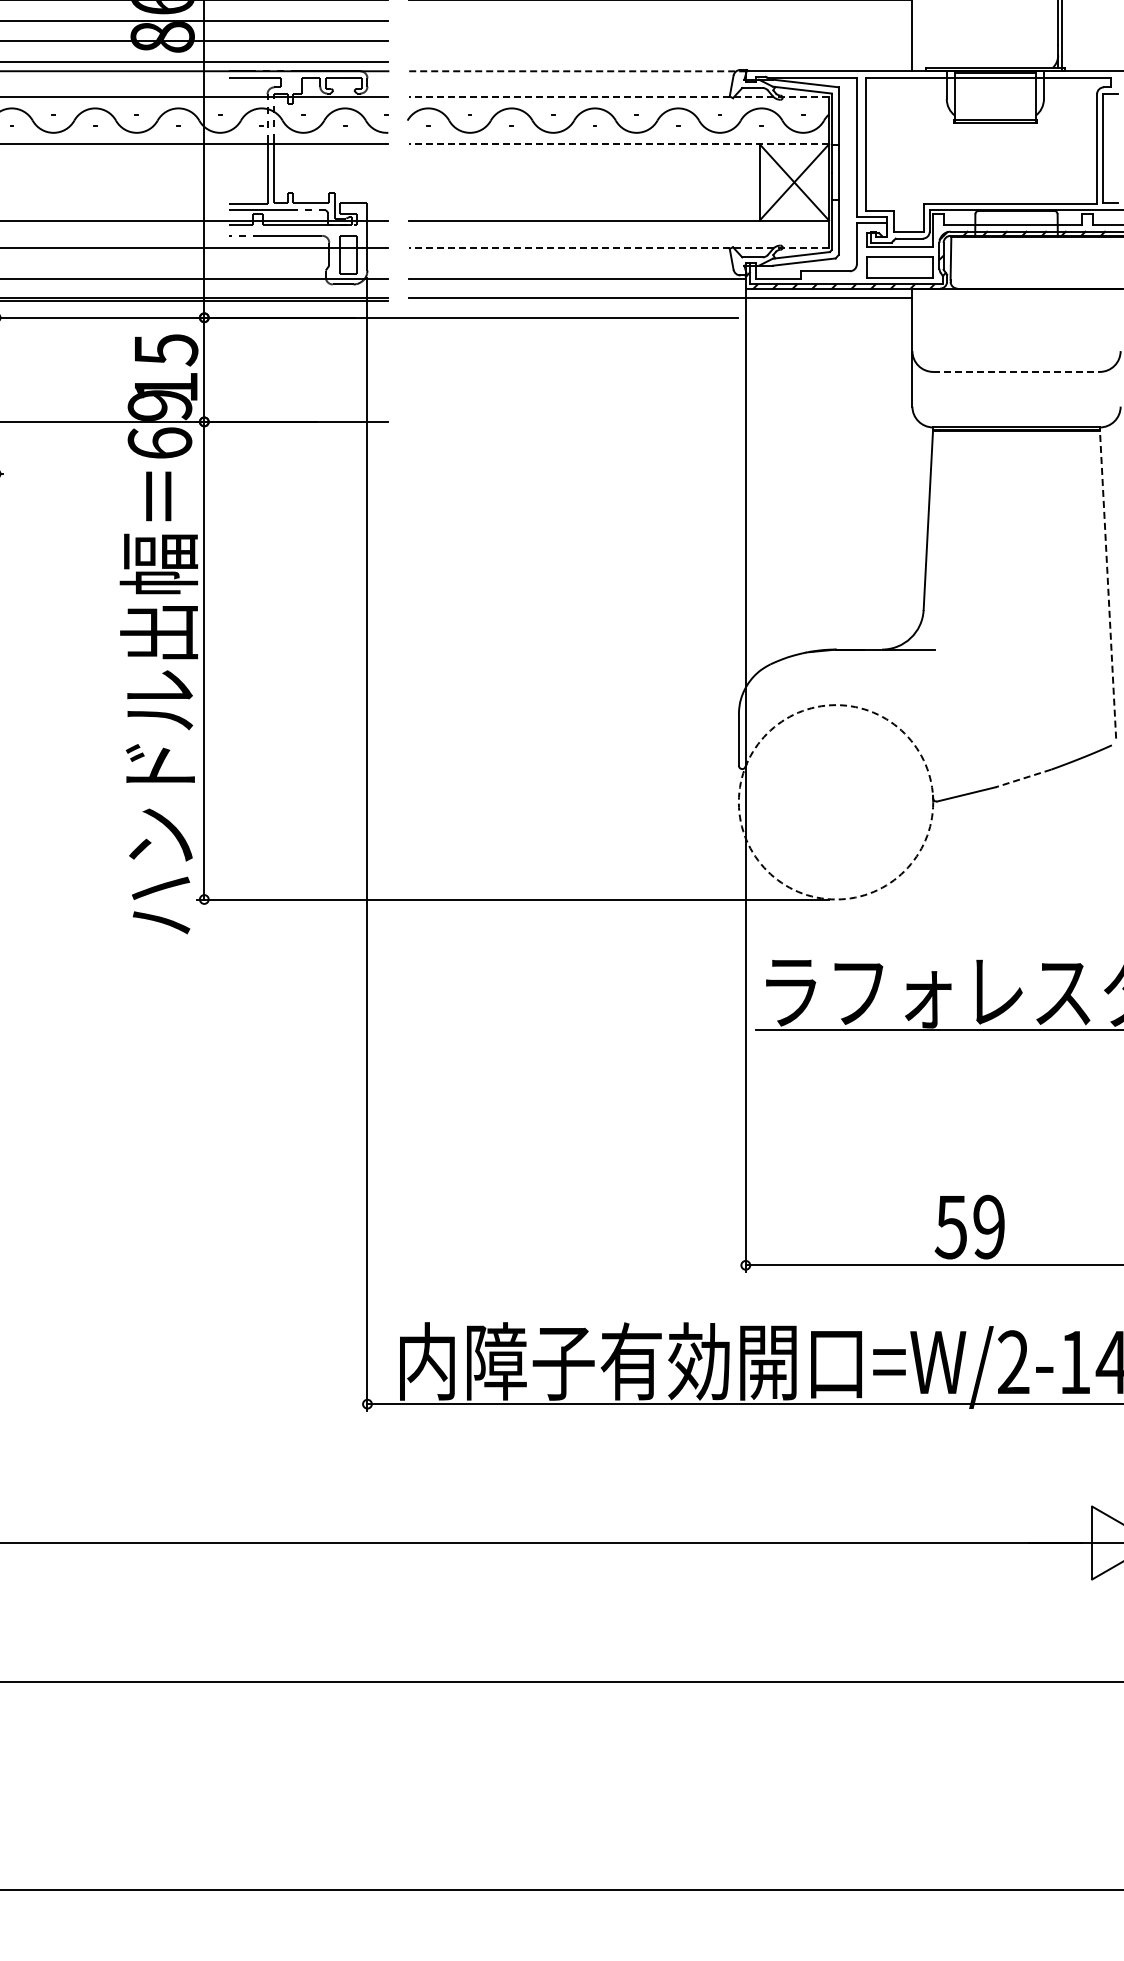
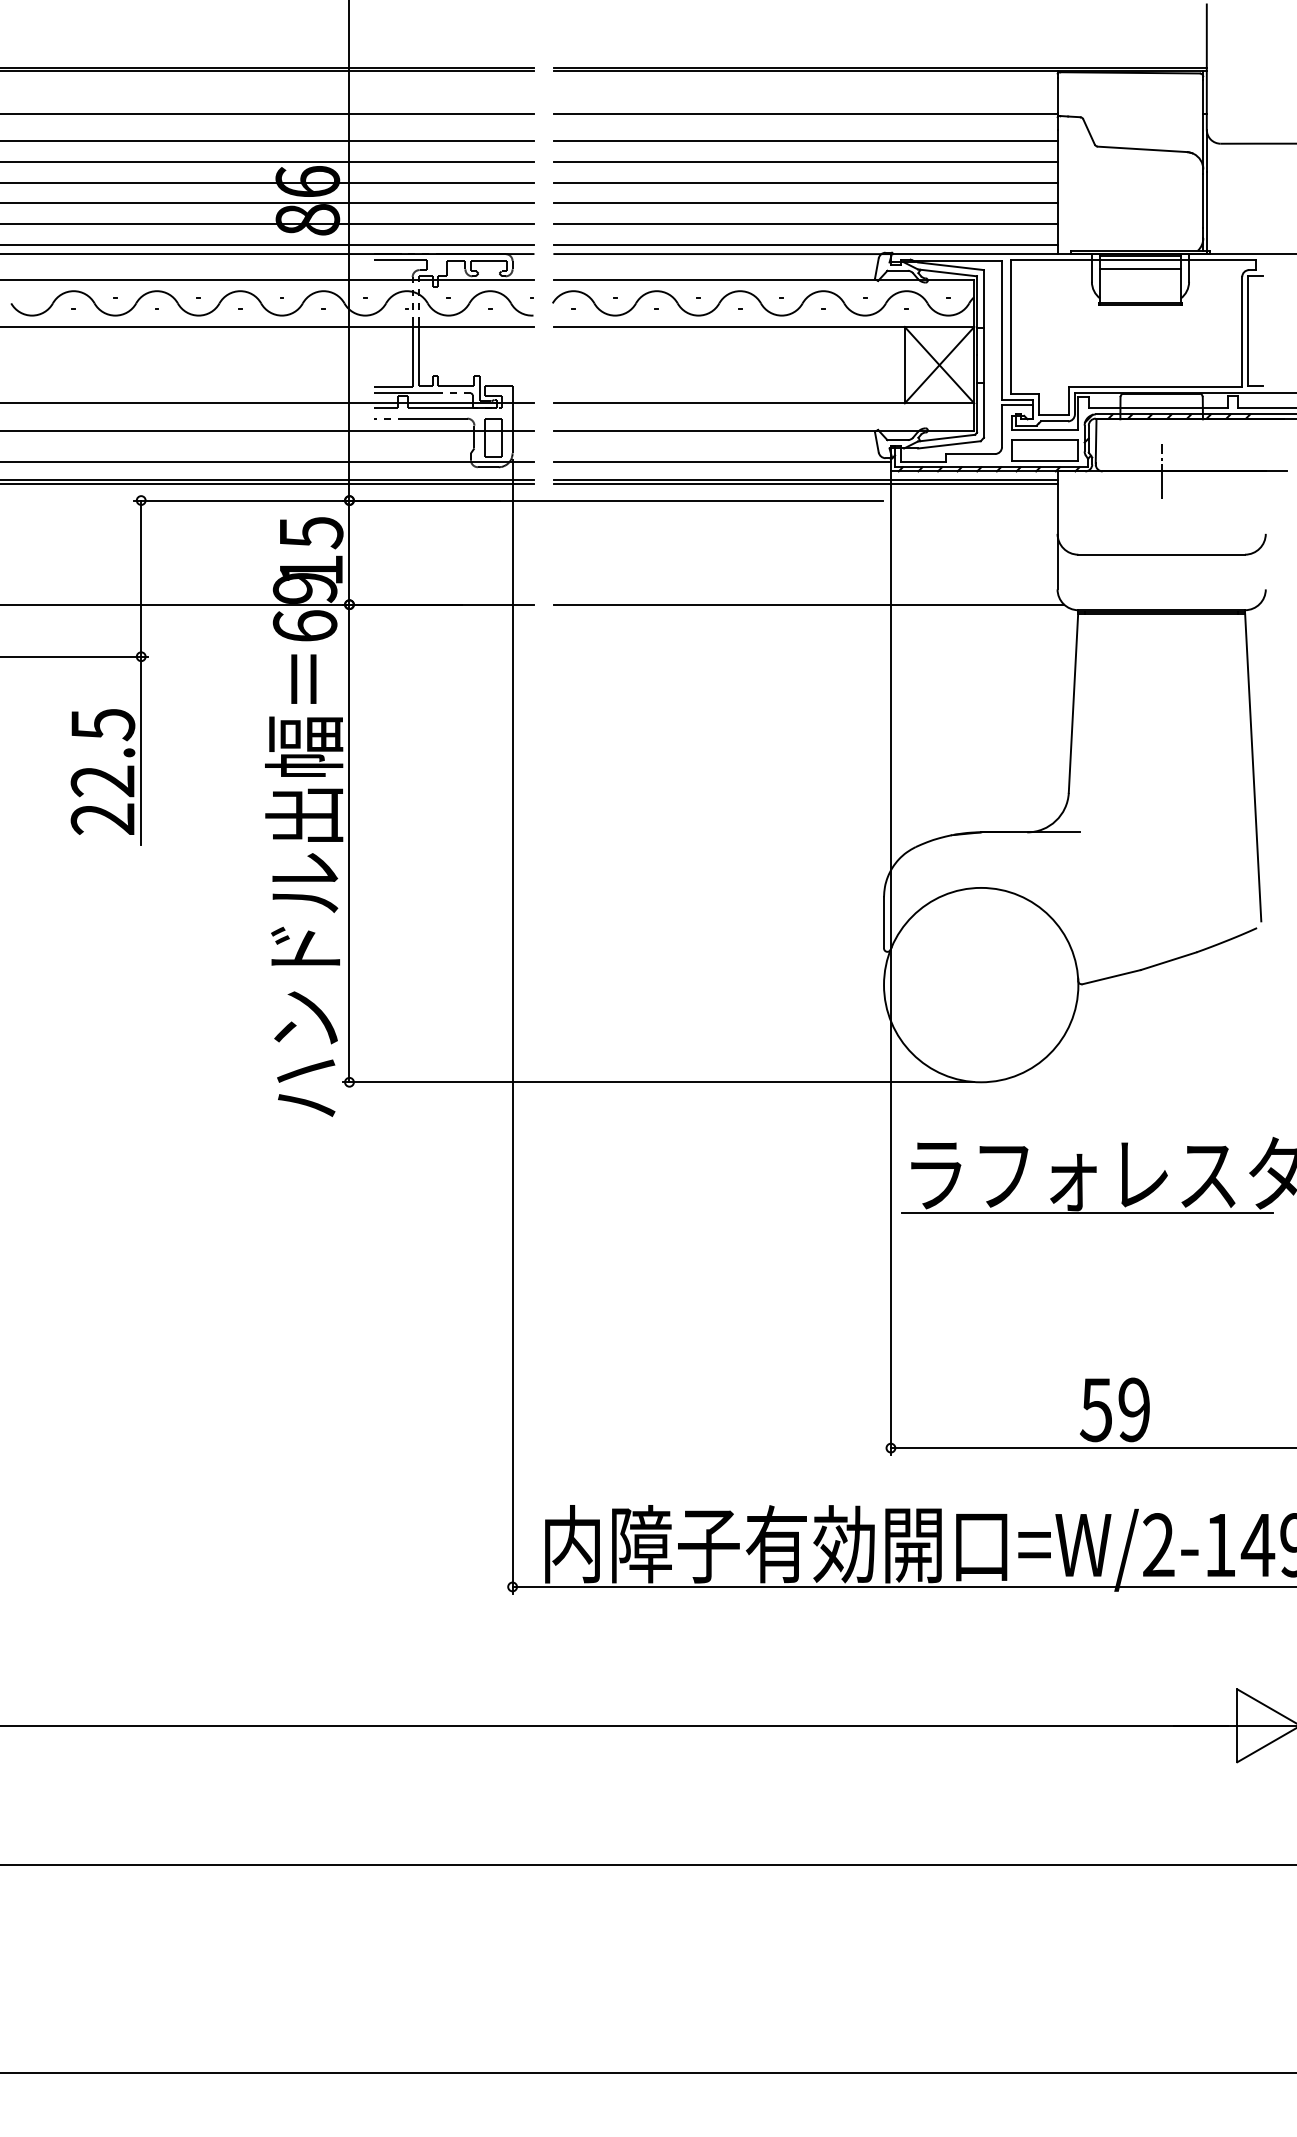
line: (660, 20) -> (805, 203), added
line: (660, 41) -> (805, 224), added
line: (660, 62) -> (805, 245), added
line: (579, 71) -> (724, 254), dashed -> solid
line: (995, 85) -> (1140, 268), added
line: (619, 96) -> (764, 279), dashed -> solid
line: (619, 144) -> (764, 327), dashed -> solid
line: (619, 248) -> (764, 431), dashed -> solid
line: (1016, 288) -> (1161, 471), added
line: (660, 300) -> (805, 483), added
line: (1017, 371) -> (1162, 554), dashed -> solid
line: (664, 421) -> (809, 604), added
line: (1108, 584) -> (1253, 767), dashed -> solid
line: (1023, 778) -> (1168, 961), dashed -> solid
circle: (836, 801) -> (981, 984), dashed -> solid

